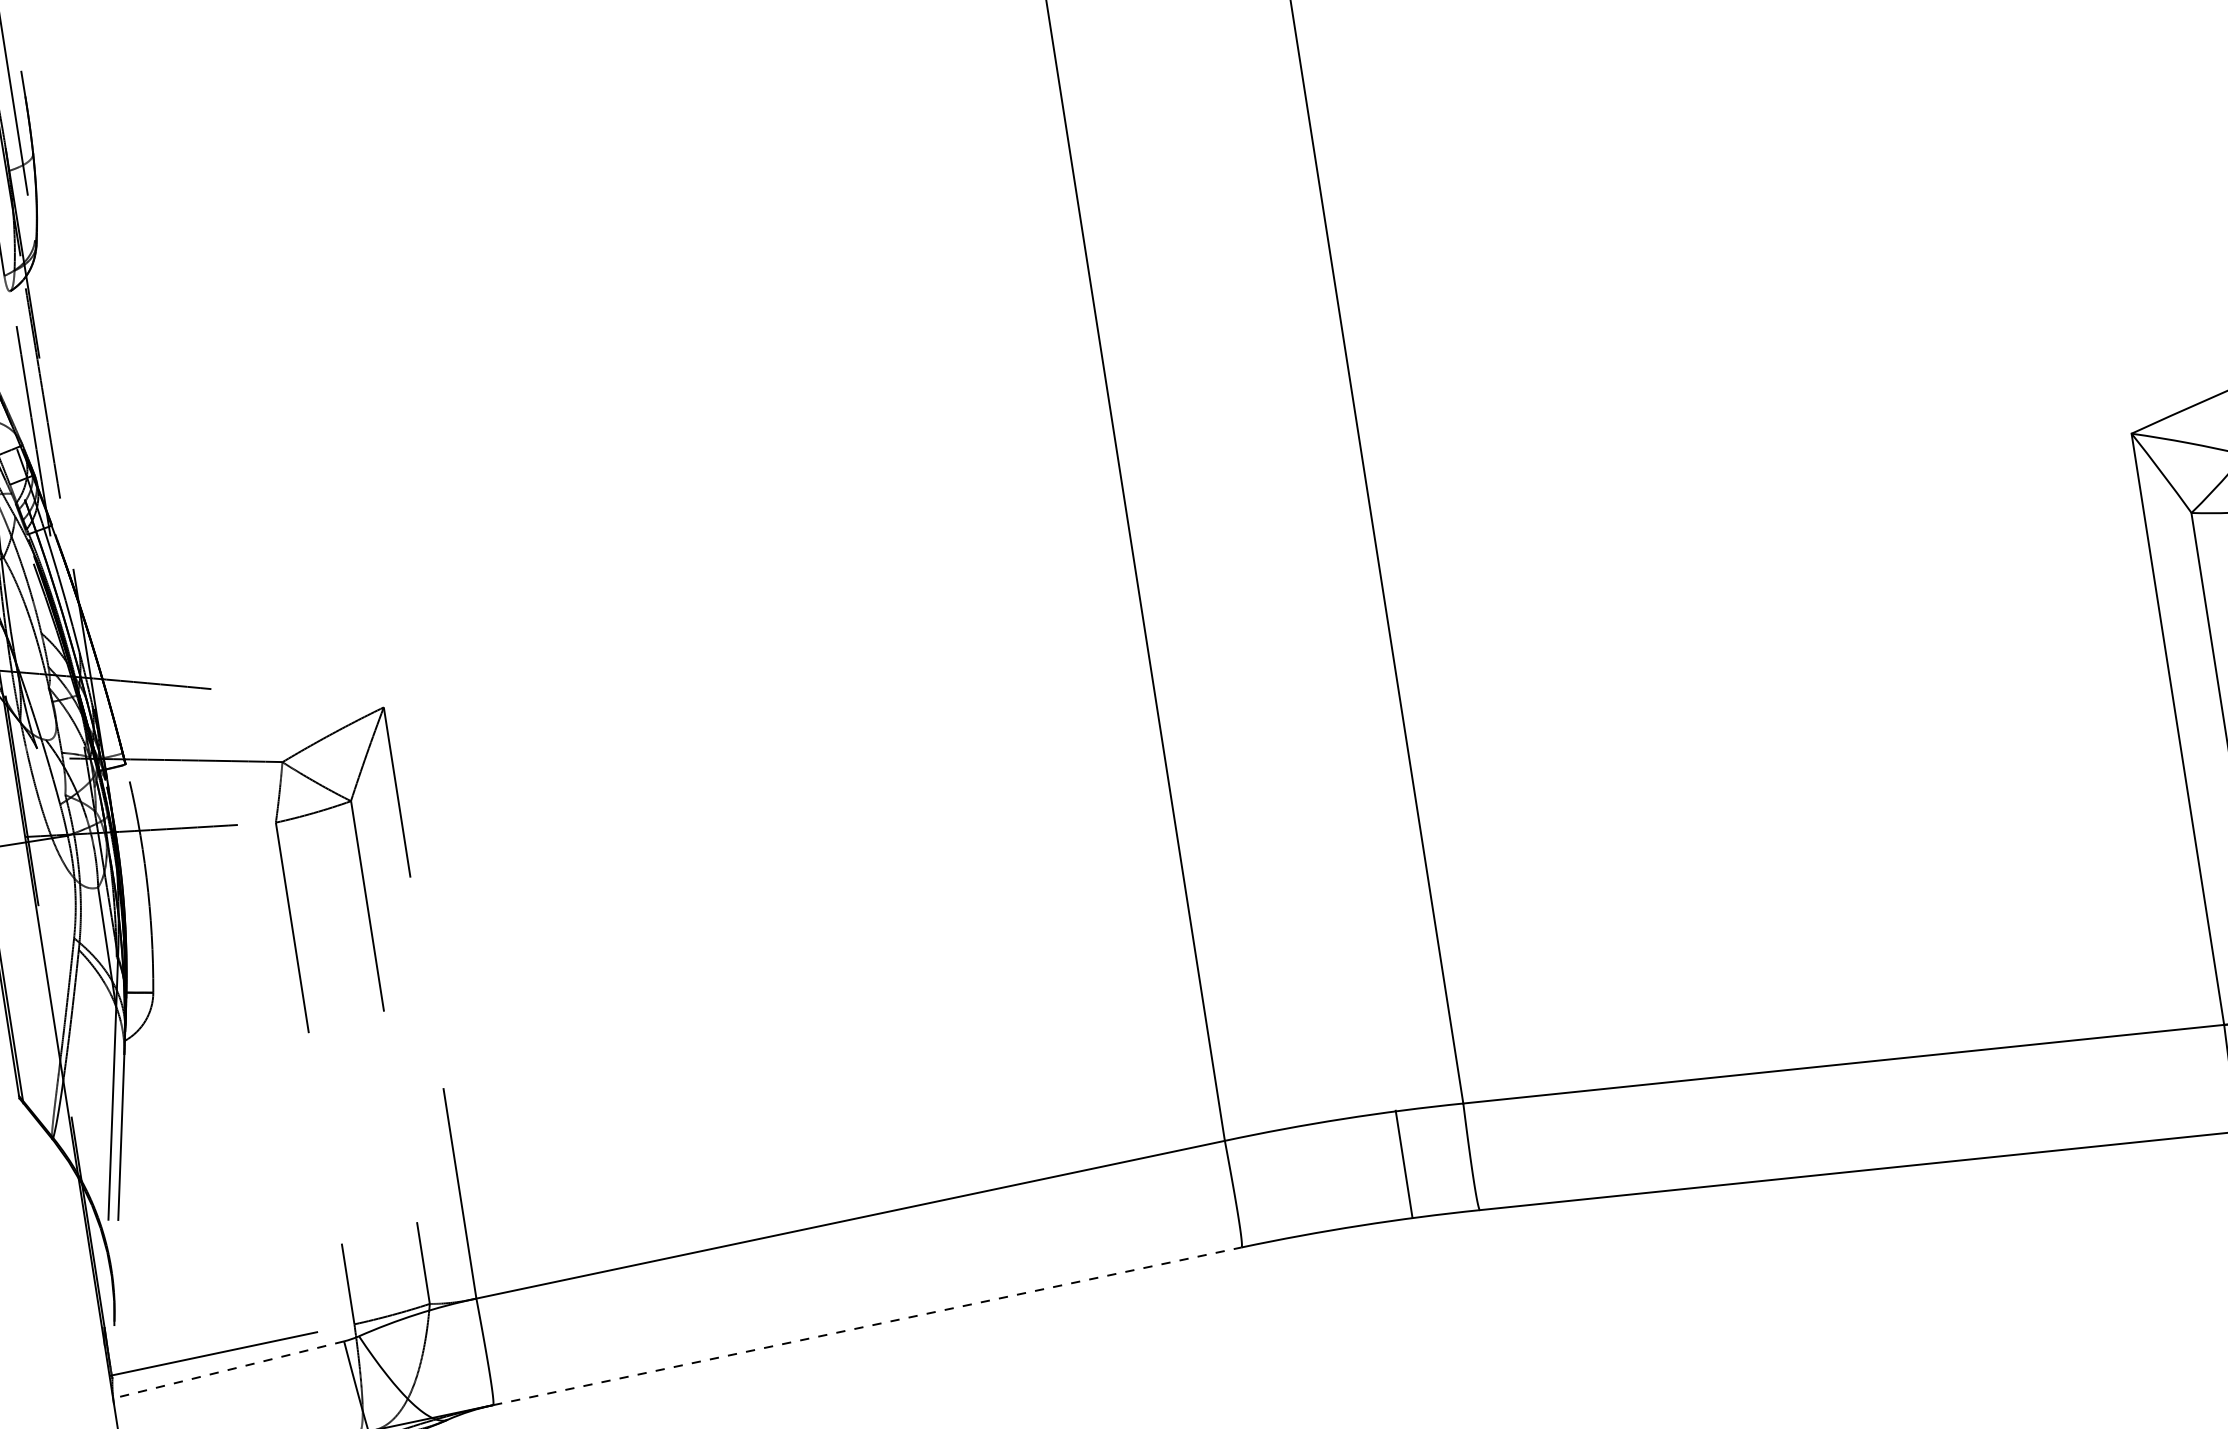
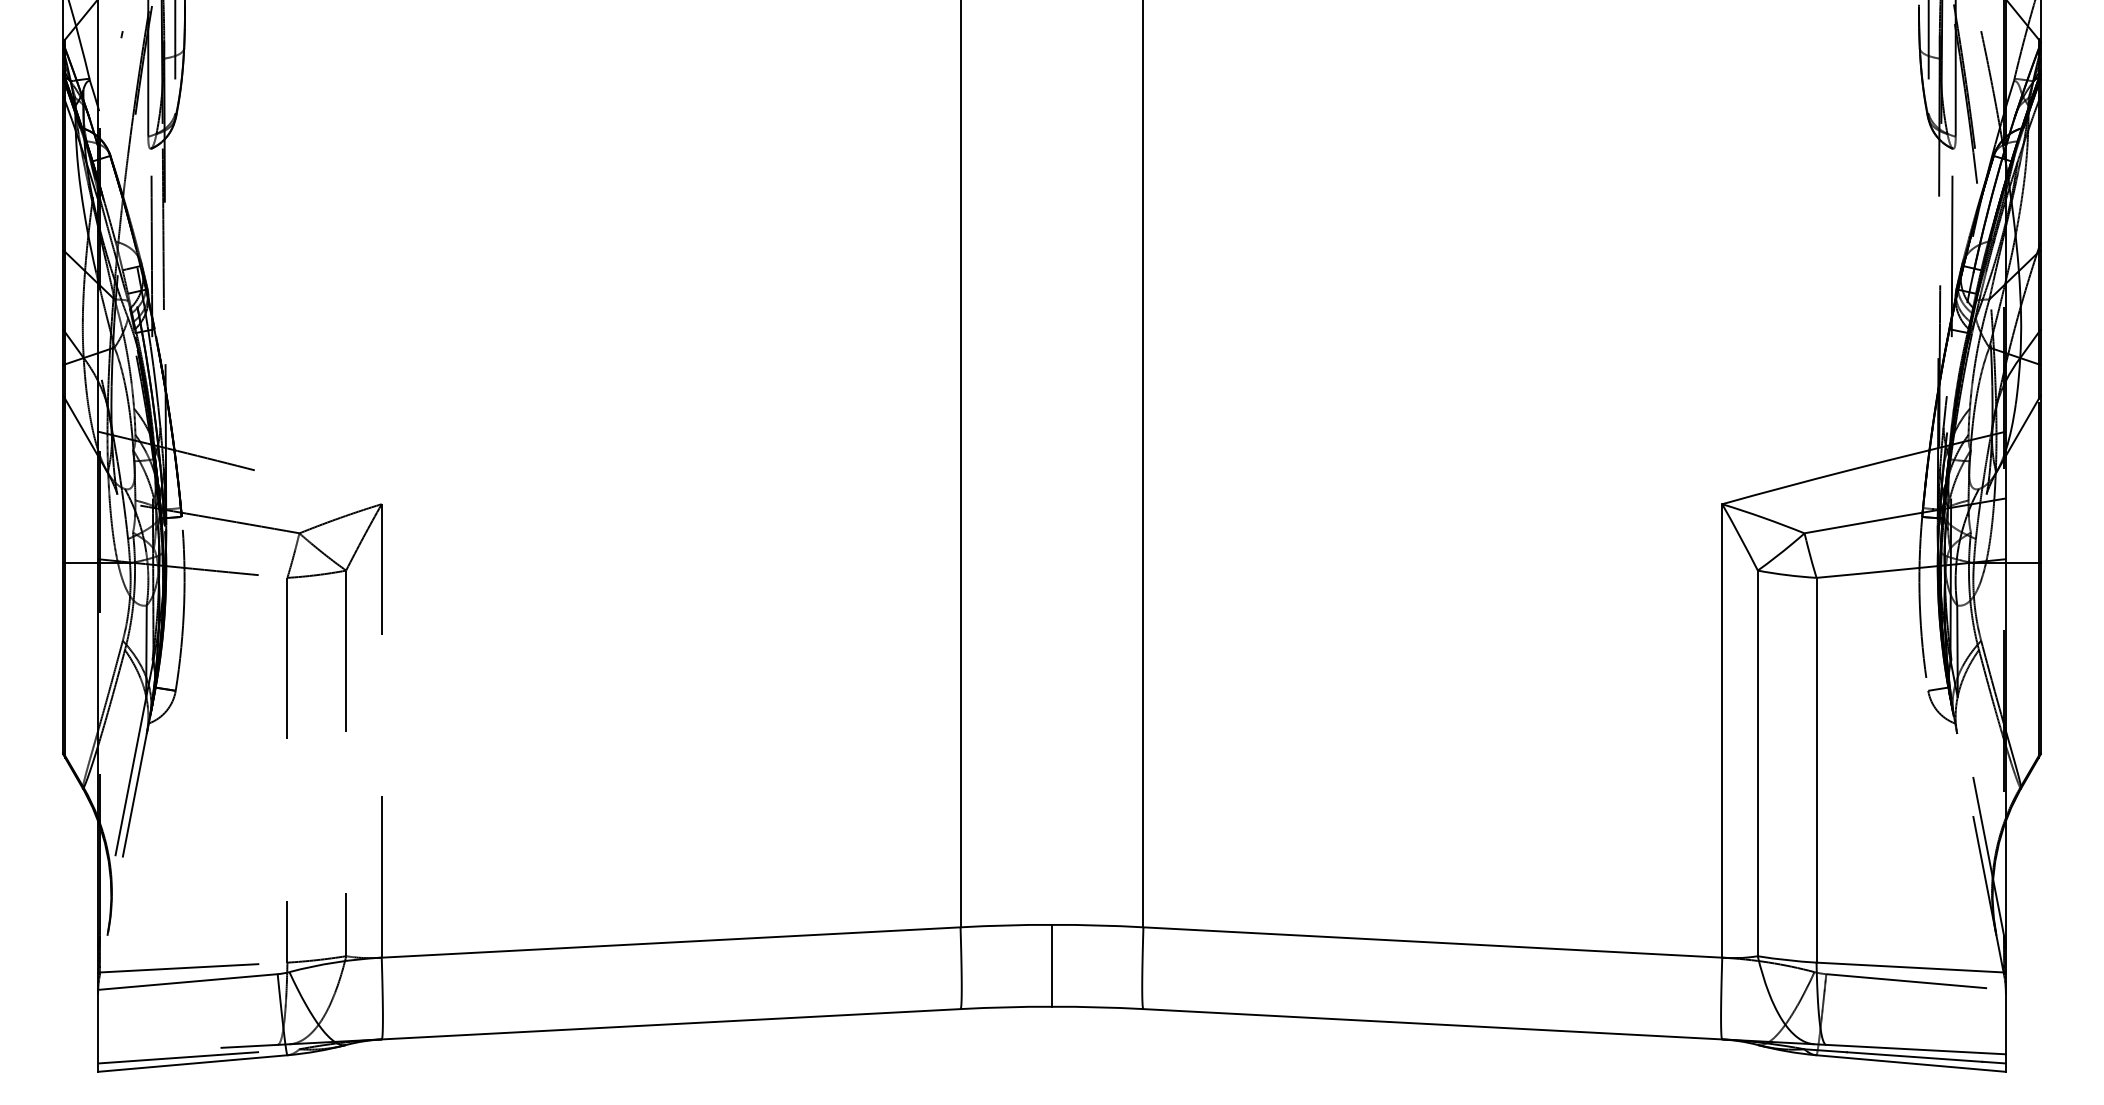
line: (1403, 1163) -> (1051, 965), moved
line: (867, 1326) -> (671, 1024), dashed -> solid
line: (228, 1370) -> (187, 982), dashed -> solid

